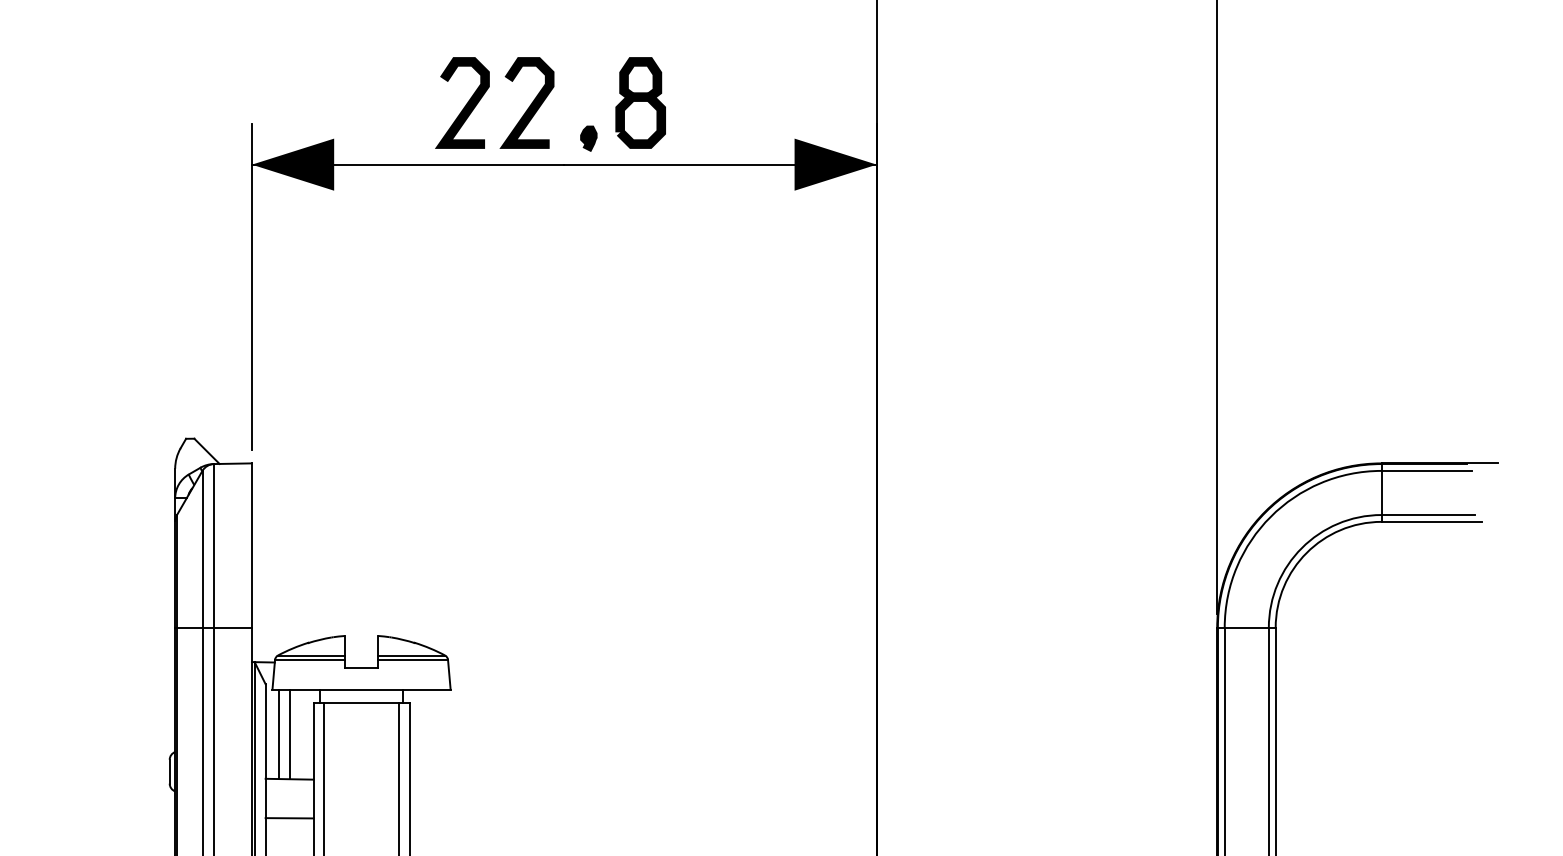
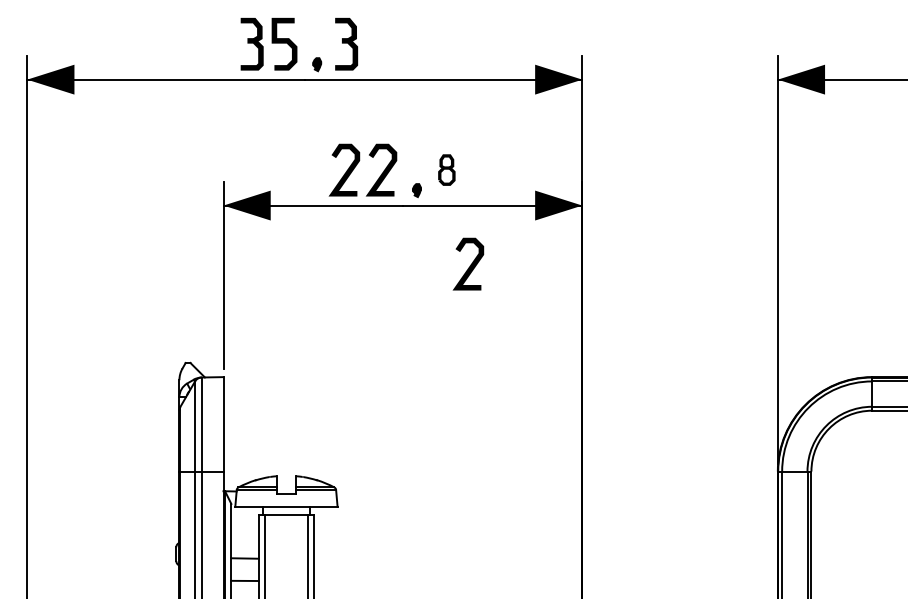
part: (640, 101) -> (446, 169), size x0.6
curve: (682, 267) -> (470, 264), added
line: (279, 733) -> (239, 532), removed
line: (290, 733) -> (245, 532), removed

